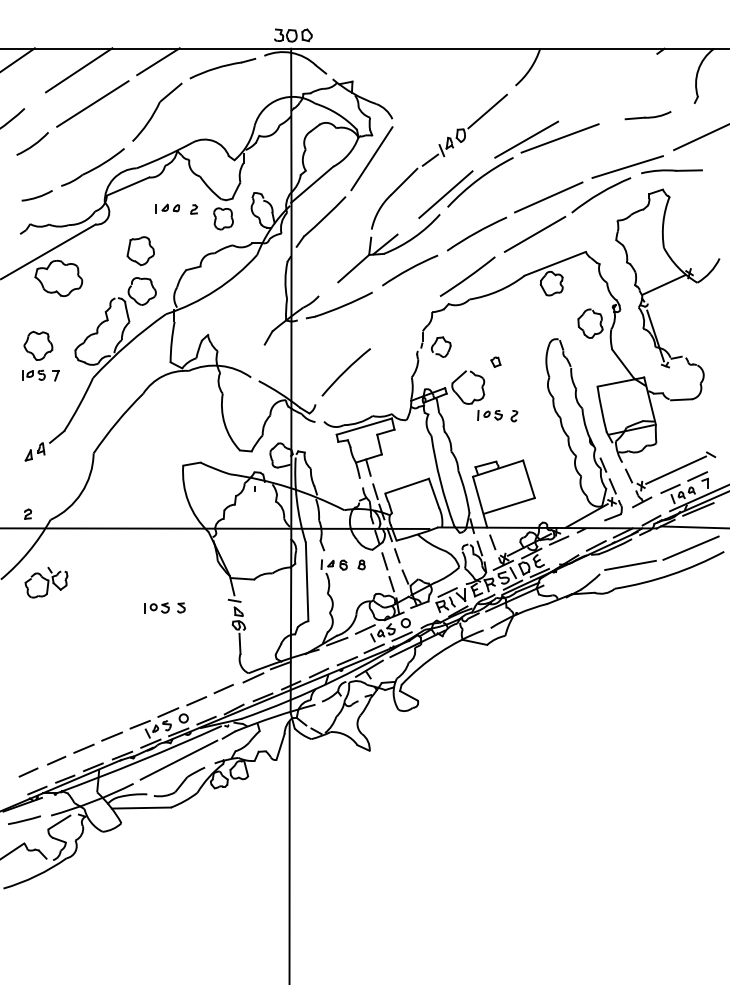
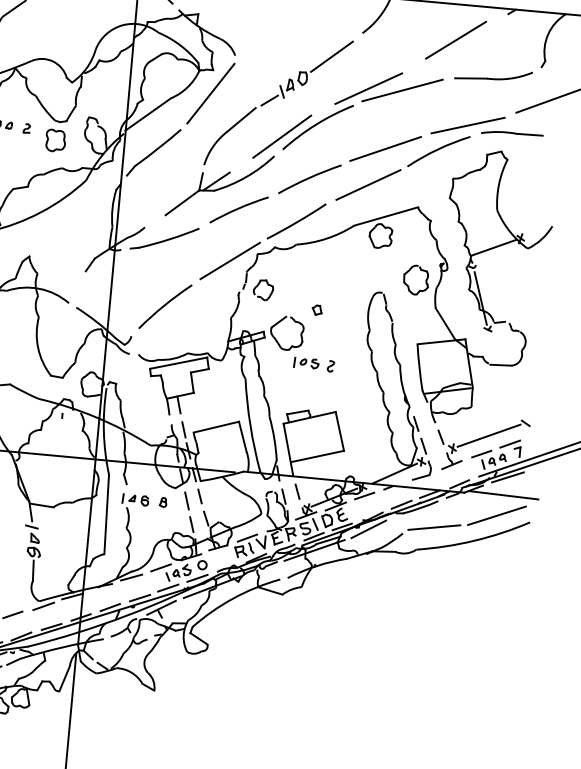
line: (608, 84) -> (456, 40), added
part: (647, 115) -> (492, 75), size x1.67
line: (405, 321) -> (229, 260), added
line: (566, 572) -> (369, 528), added

